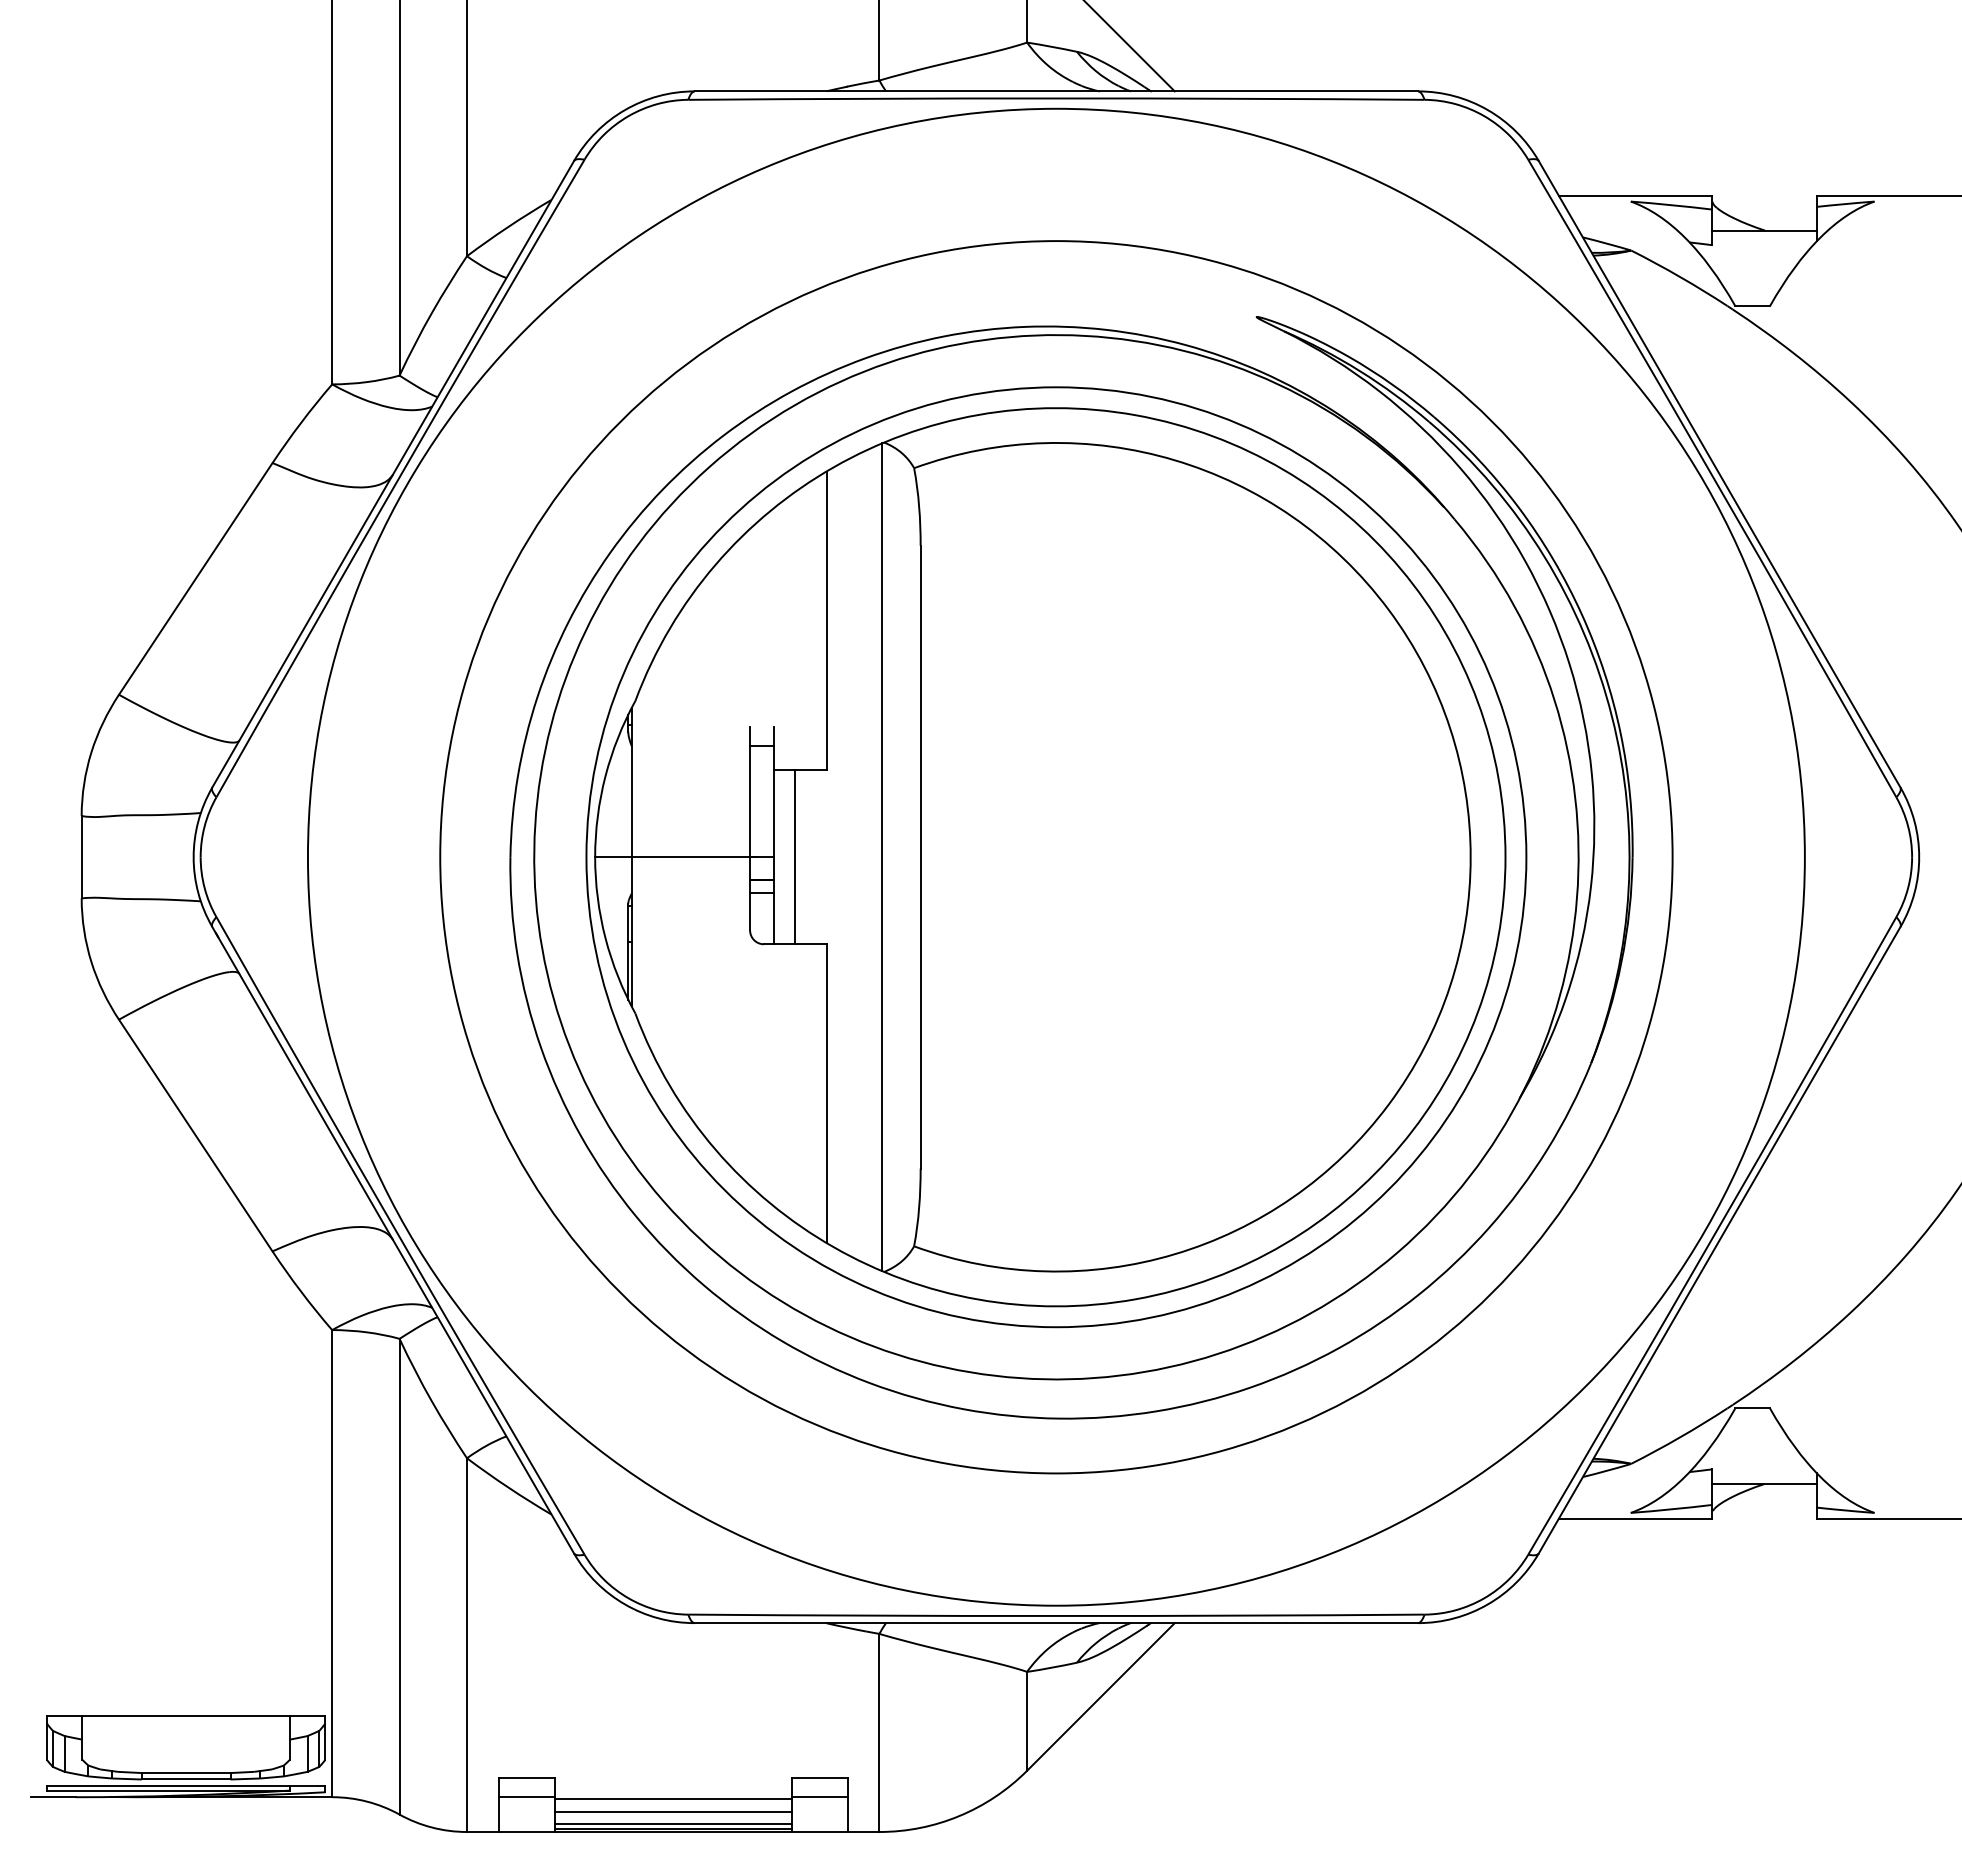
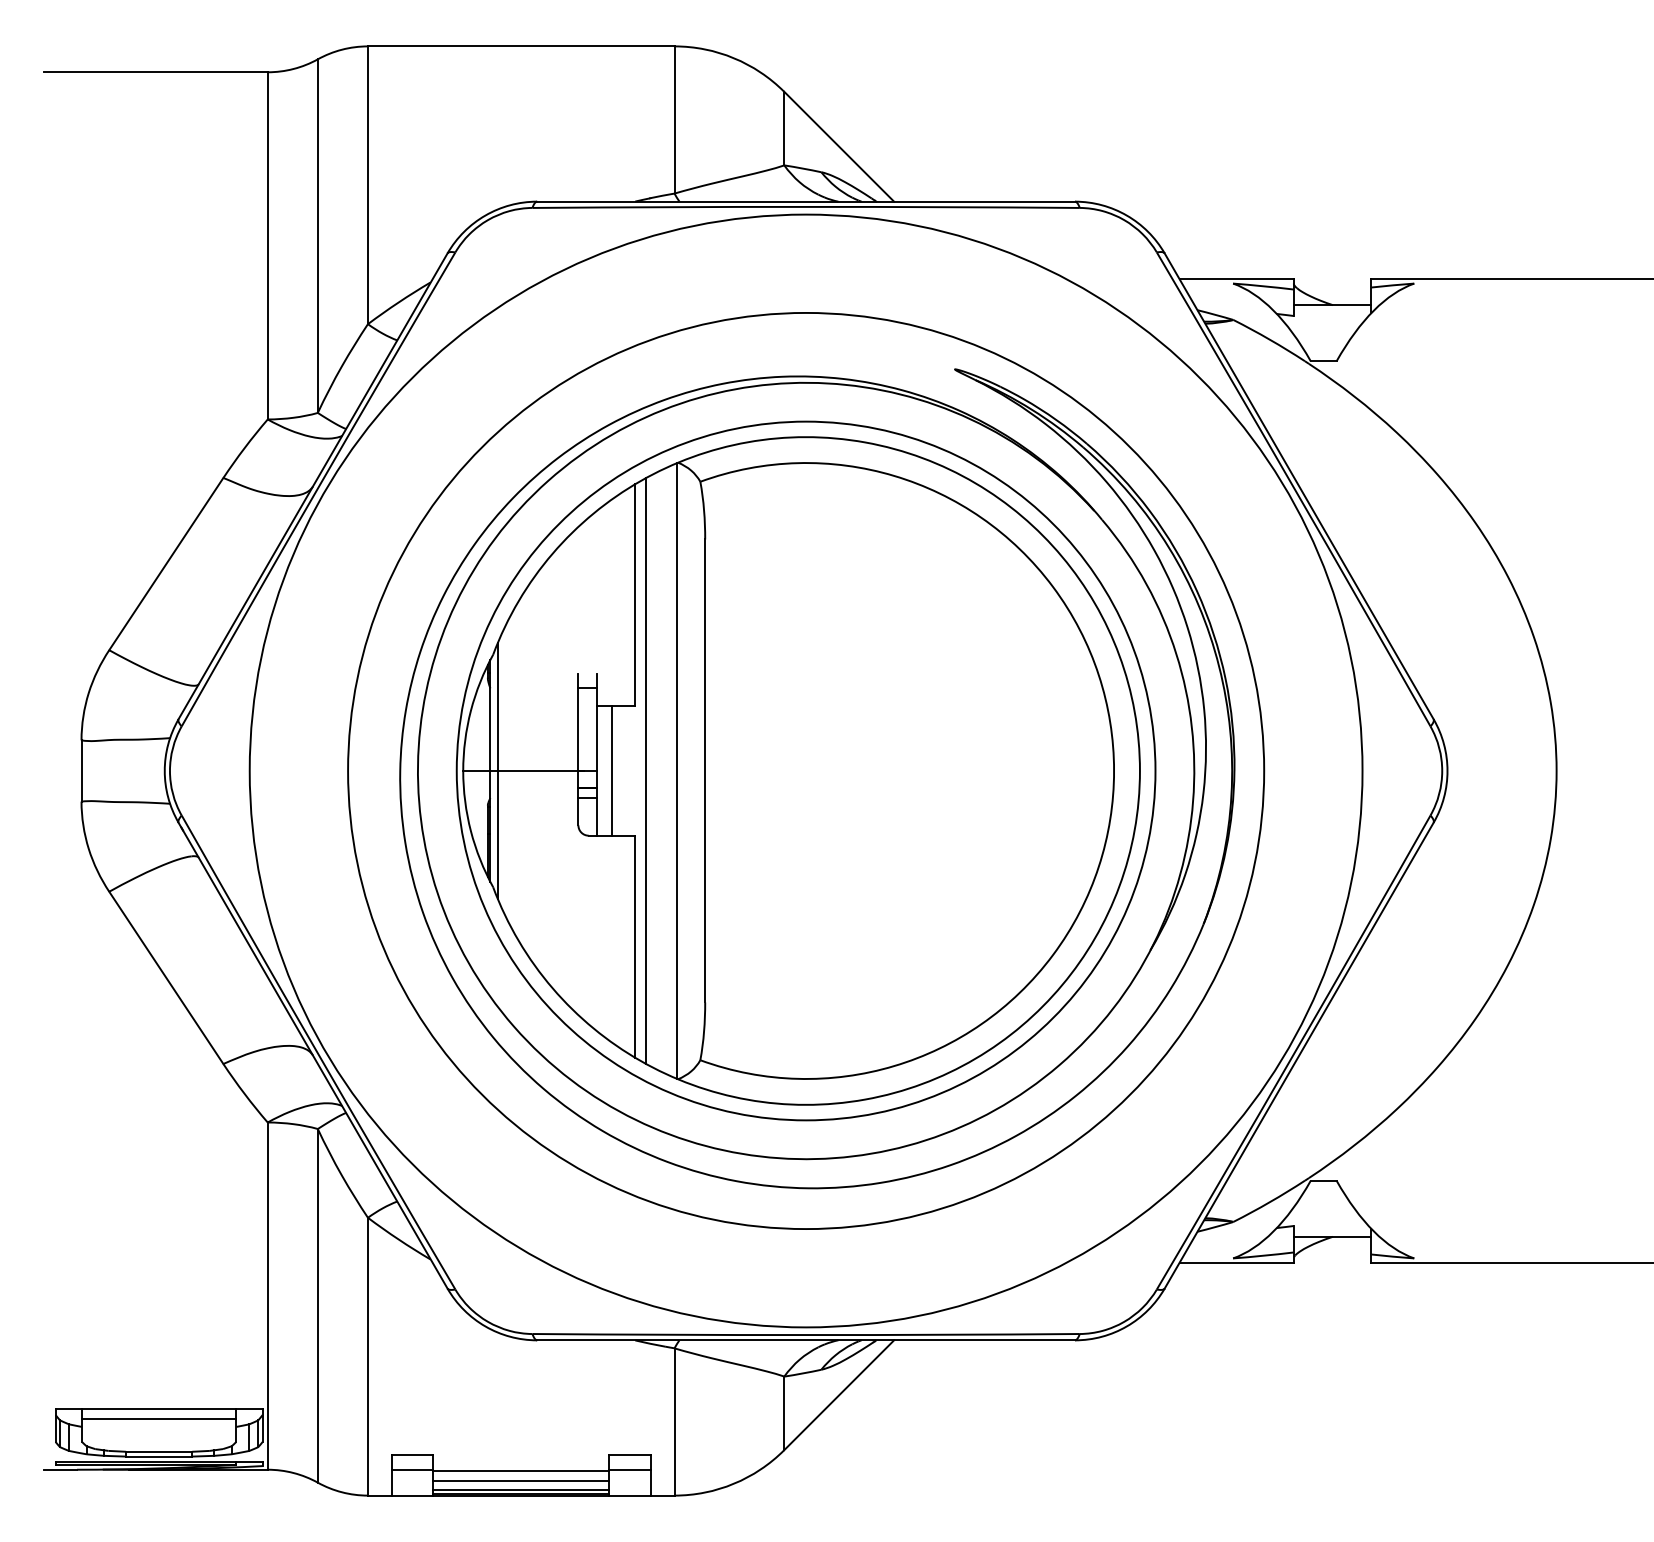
line: (642, 856) -> (498, 770), added
line: (840, 856) -> (645, 770), added
line: (186, 1728) -> (159, 1418), added

